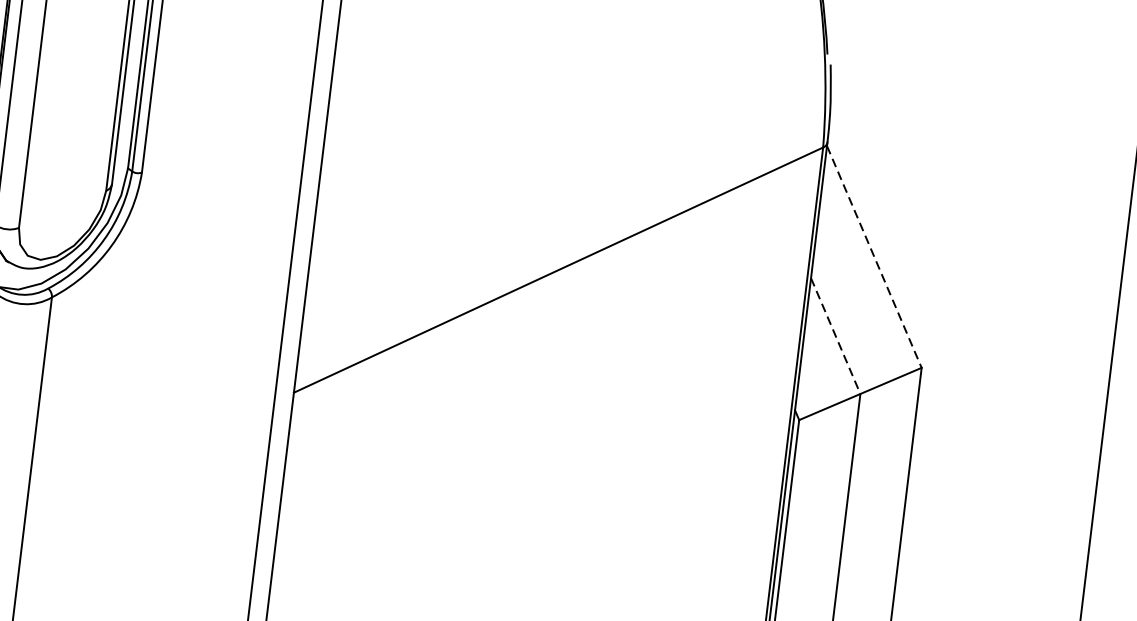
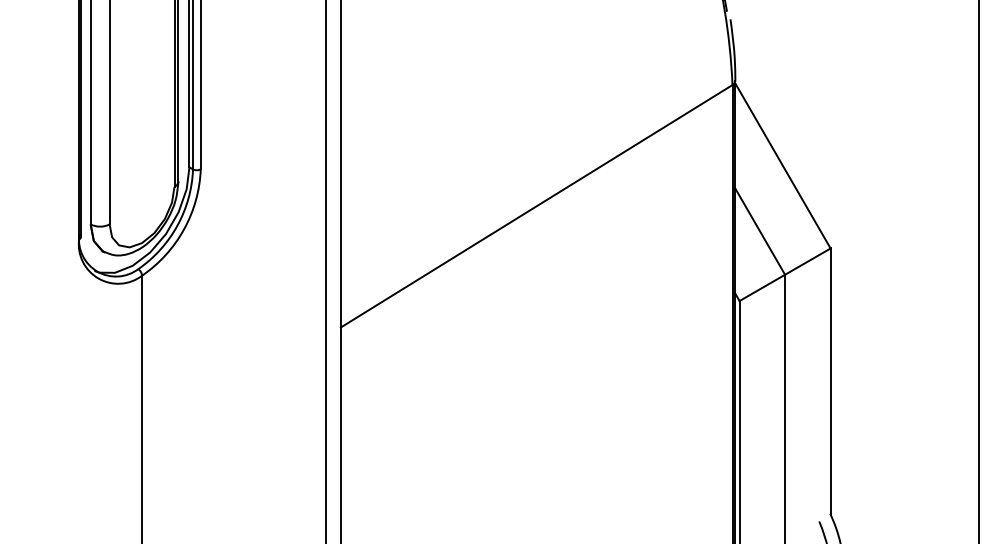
line: (874, 257) -> (783, 166), dashed -> solid
line: (836, 335) -> (760, 231), dashed -> solid

